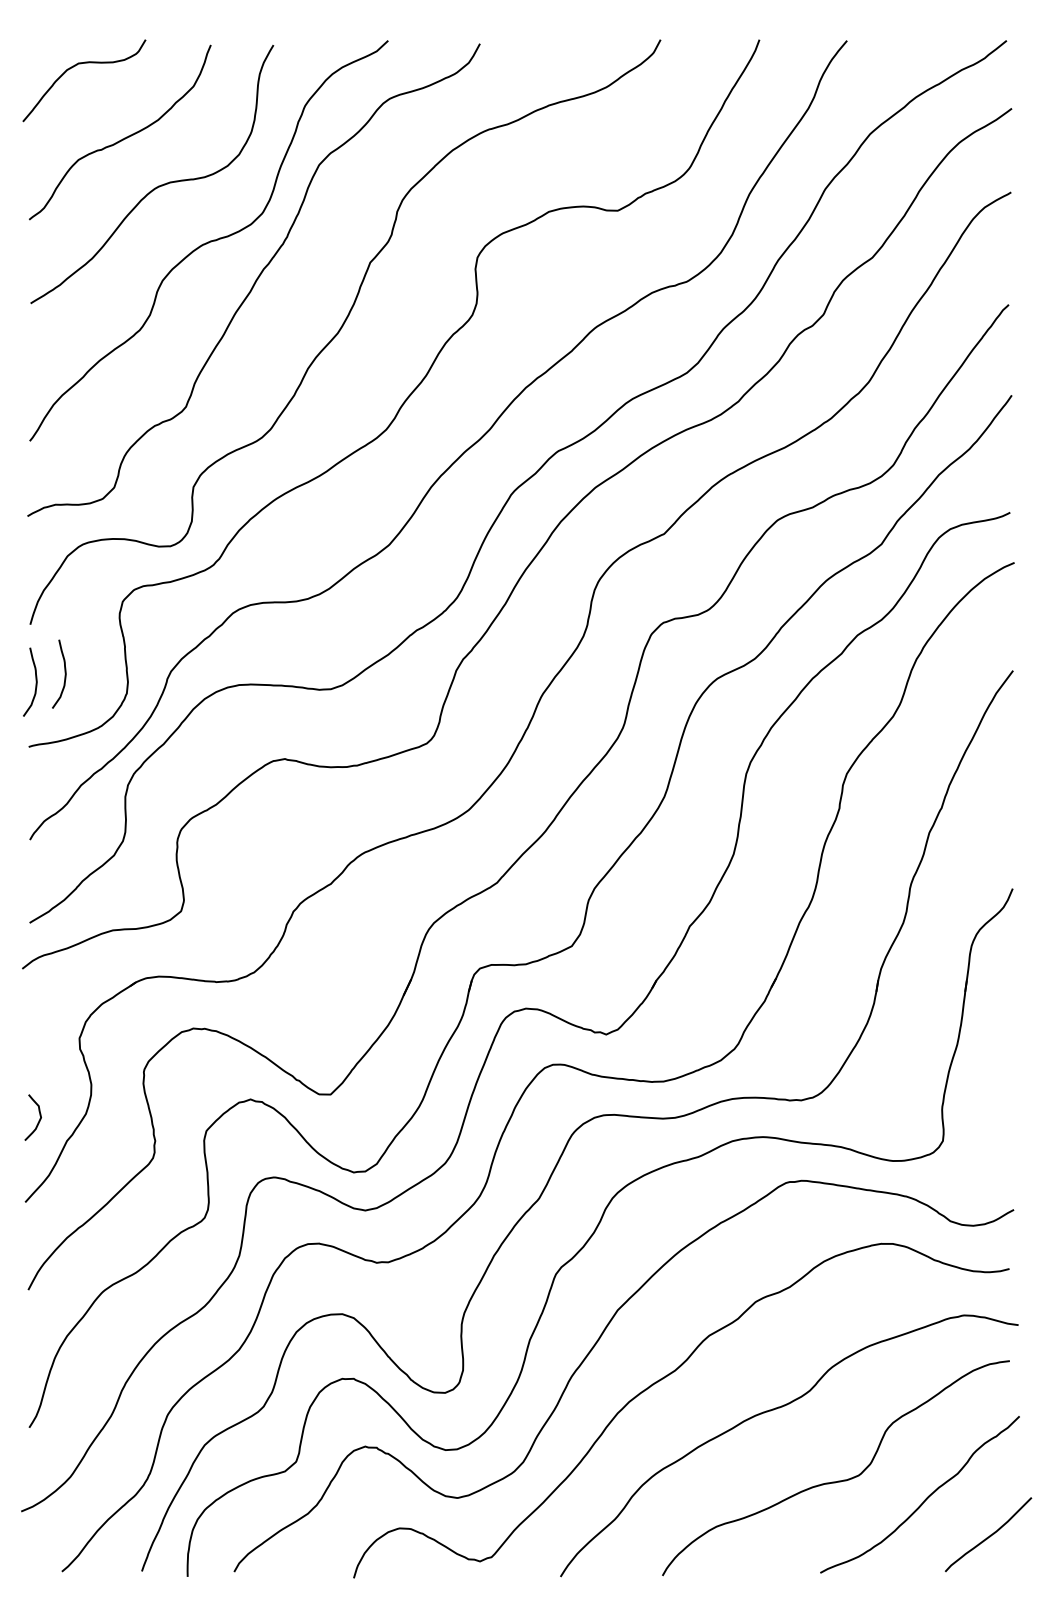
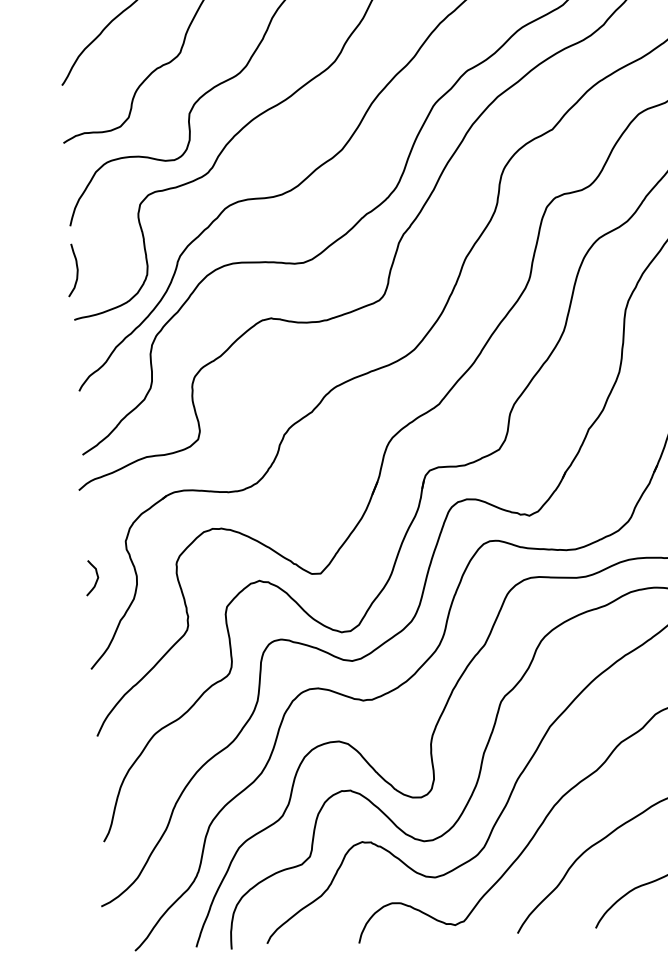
curve: (64, 673) -> (98, 262), removed
curve: (38, 1120) -> (96, 579), moved

